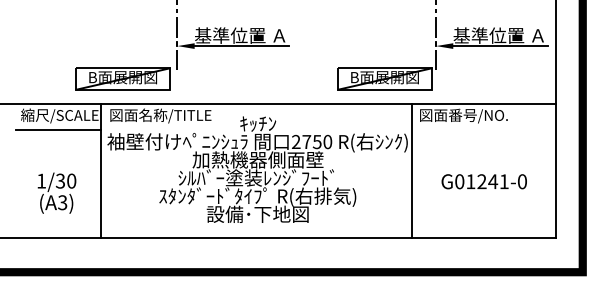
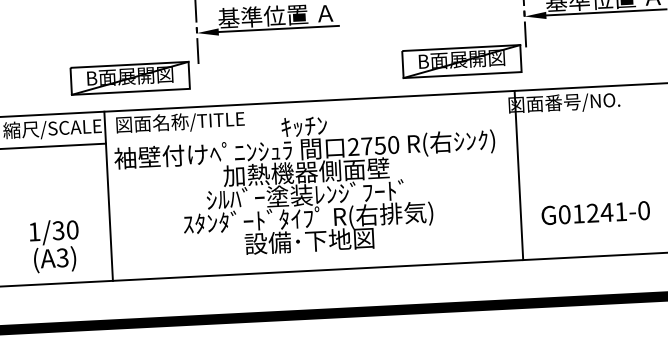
line: (412, 170) -> (519, 174), moved
text: (483, 181) -> (594, 212), moved
text: (56, 192) -> (54, 245), moved

